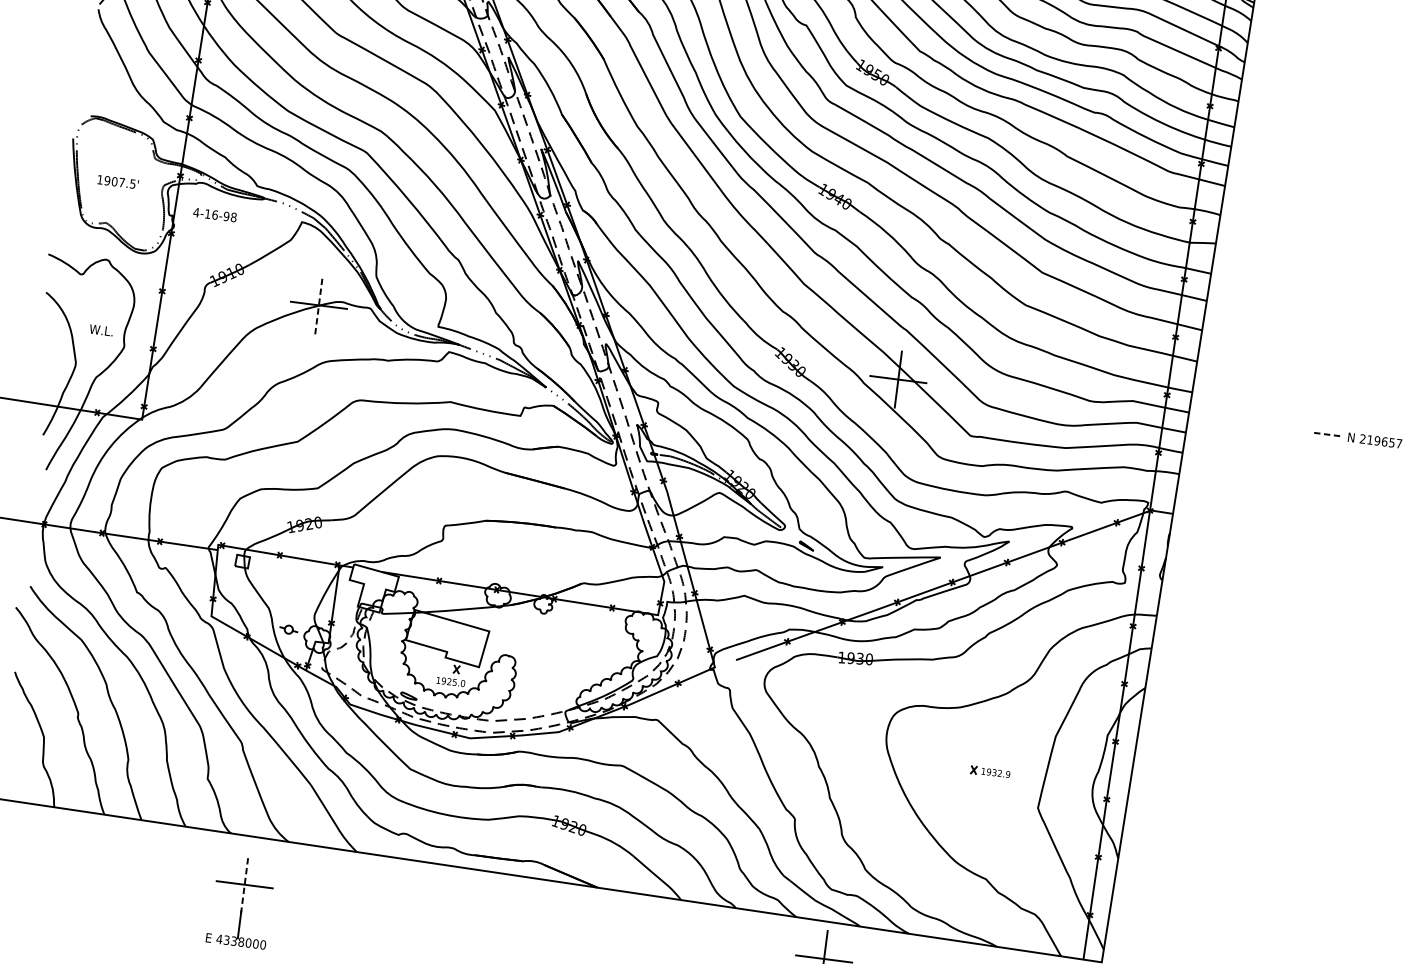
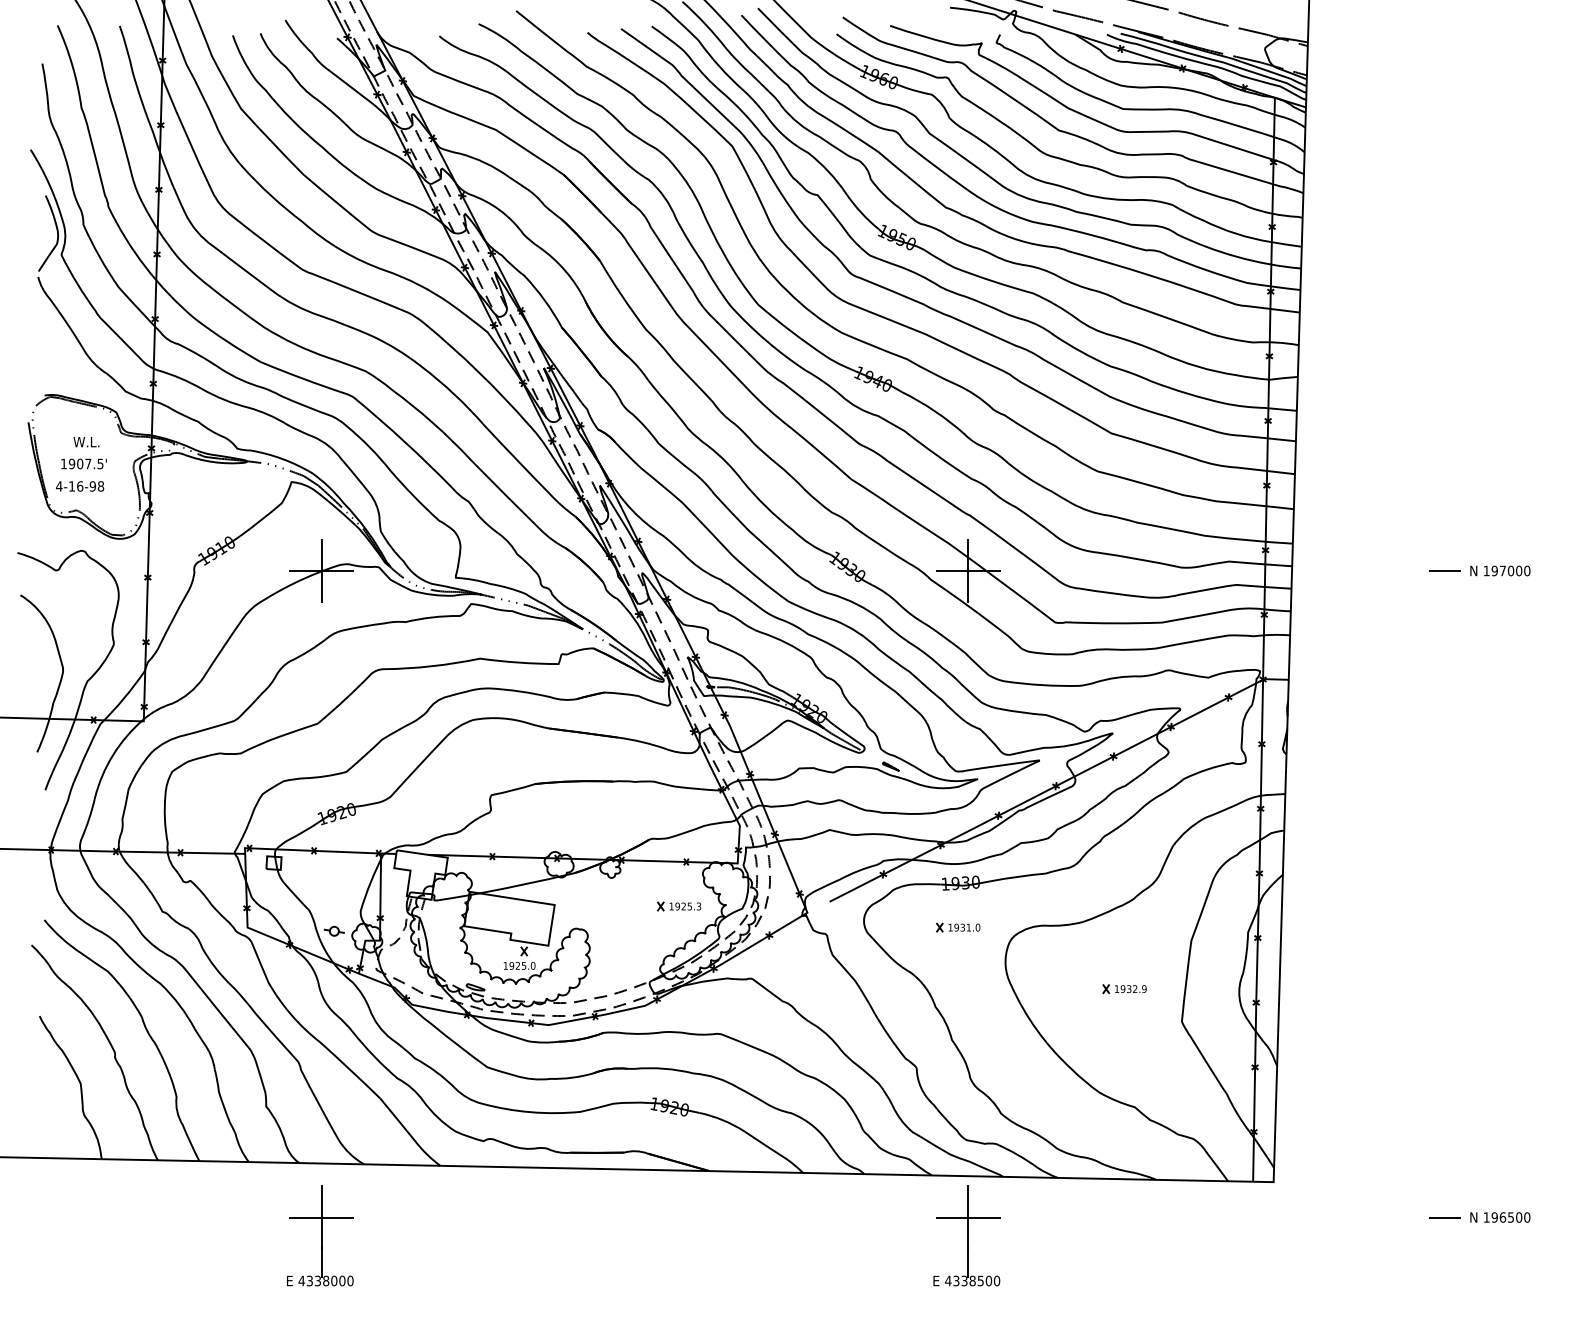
text: (215, 215) -> (80, 486), moved
line: (318, 304) -> (321, 570), dashed -> solid
text: (101, 330) -> (86, 442), moved
line: (1325, 434) -> (1444, 571), dashed -> solid
text: (1380, 440) -> (1506, 570), 219657 -> 197000
part: (600, 647) -> (679, 906), added
part: (848, 697) -> (958, 927), added
line: (244, 884) -> (321, 1217), dashed -> solid

